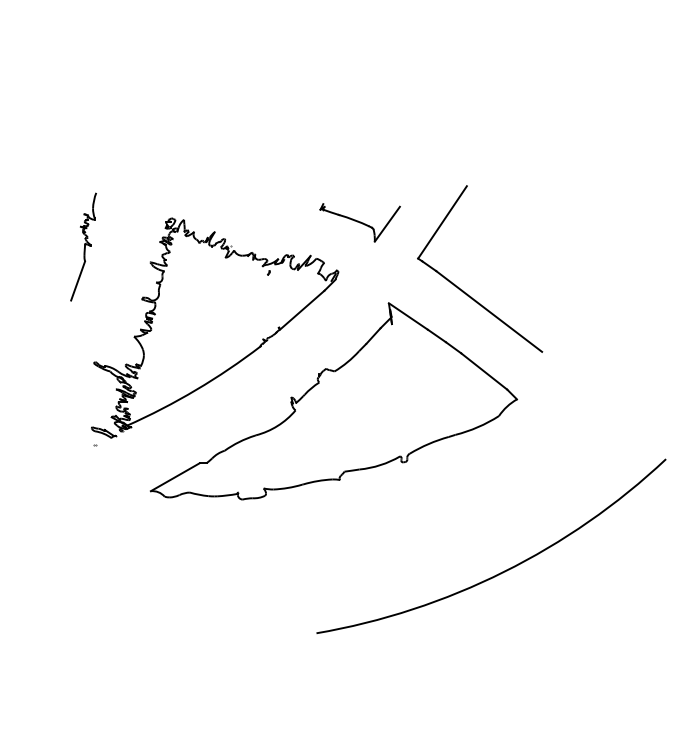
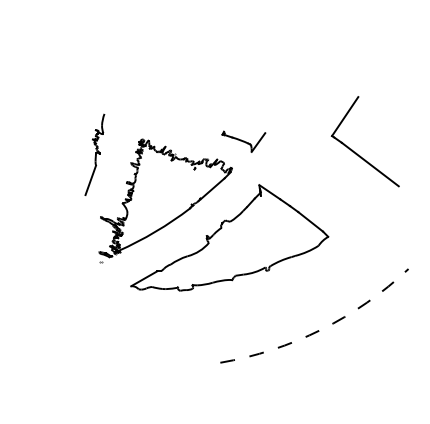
part: (82, 246) -> (94, 154), size x1.4
part: (463, 289) -> (356, 152), moved
arc: (504, 571) -> (321, 329), solid -> dashed

